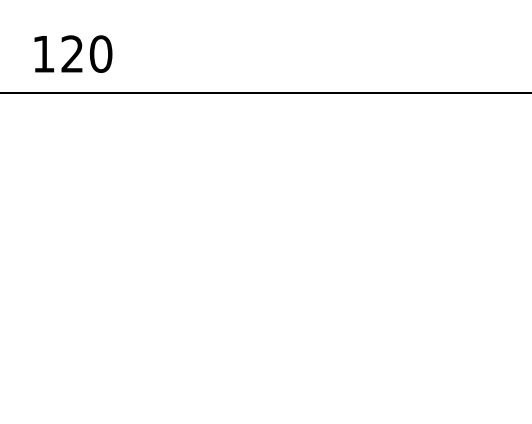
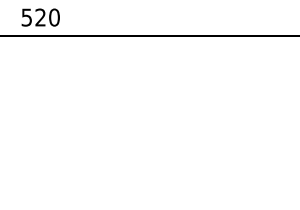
text: (43, 53) -> (26, 17), 120 -> 520

